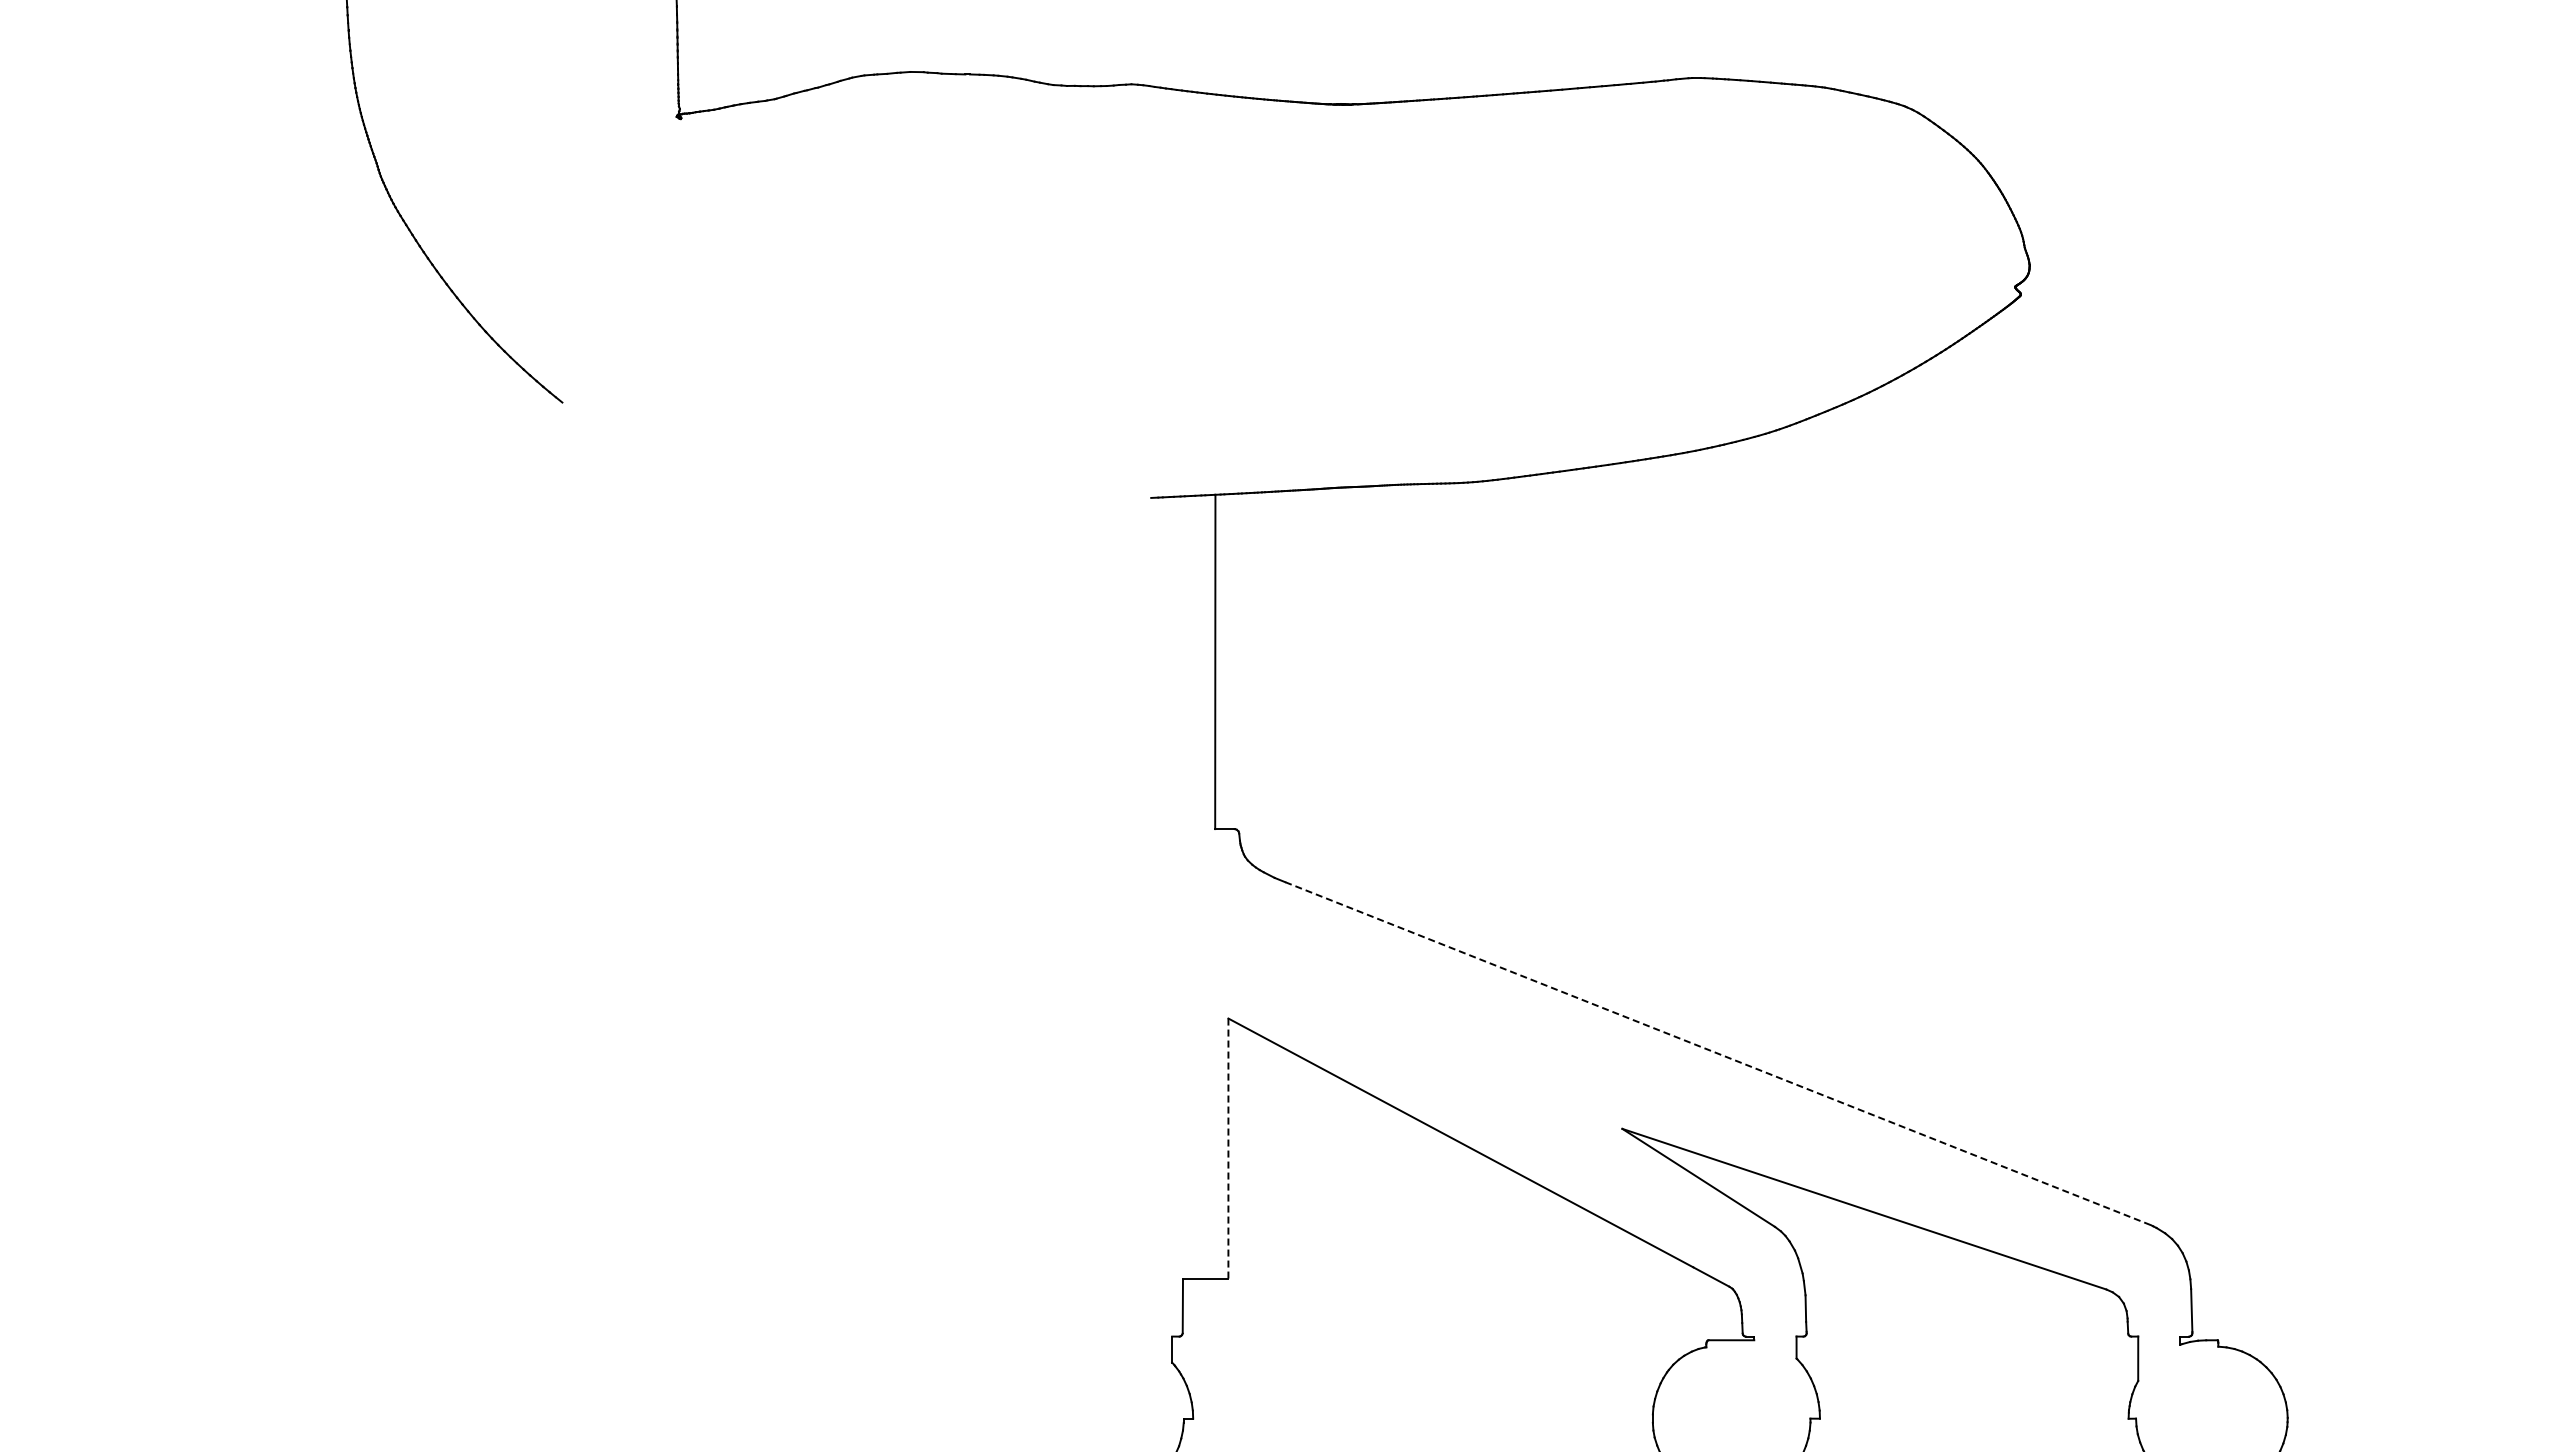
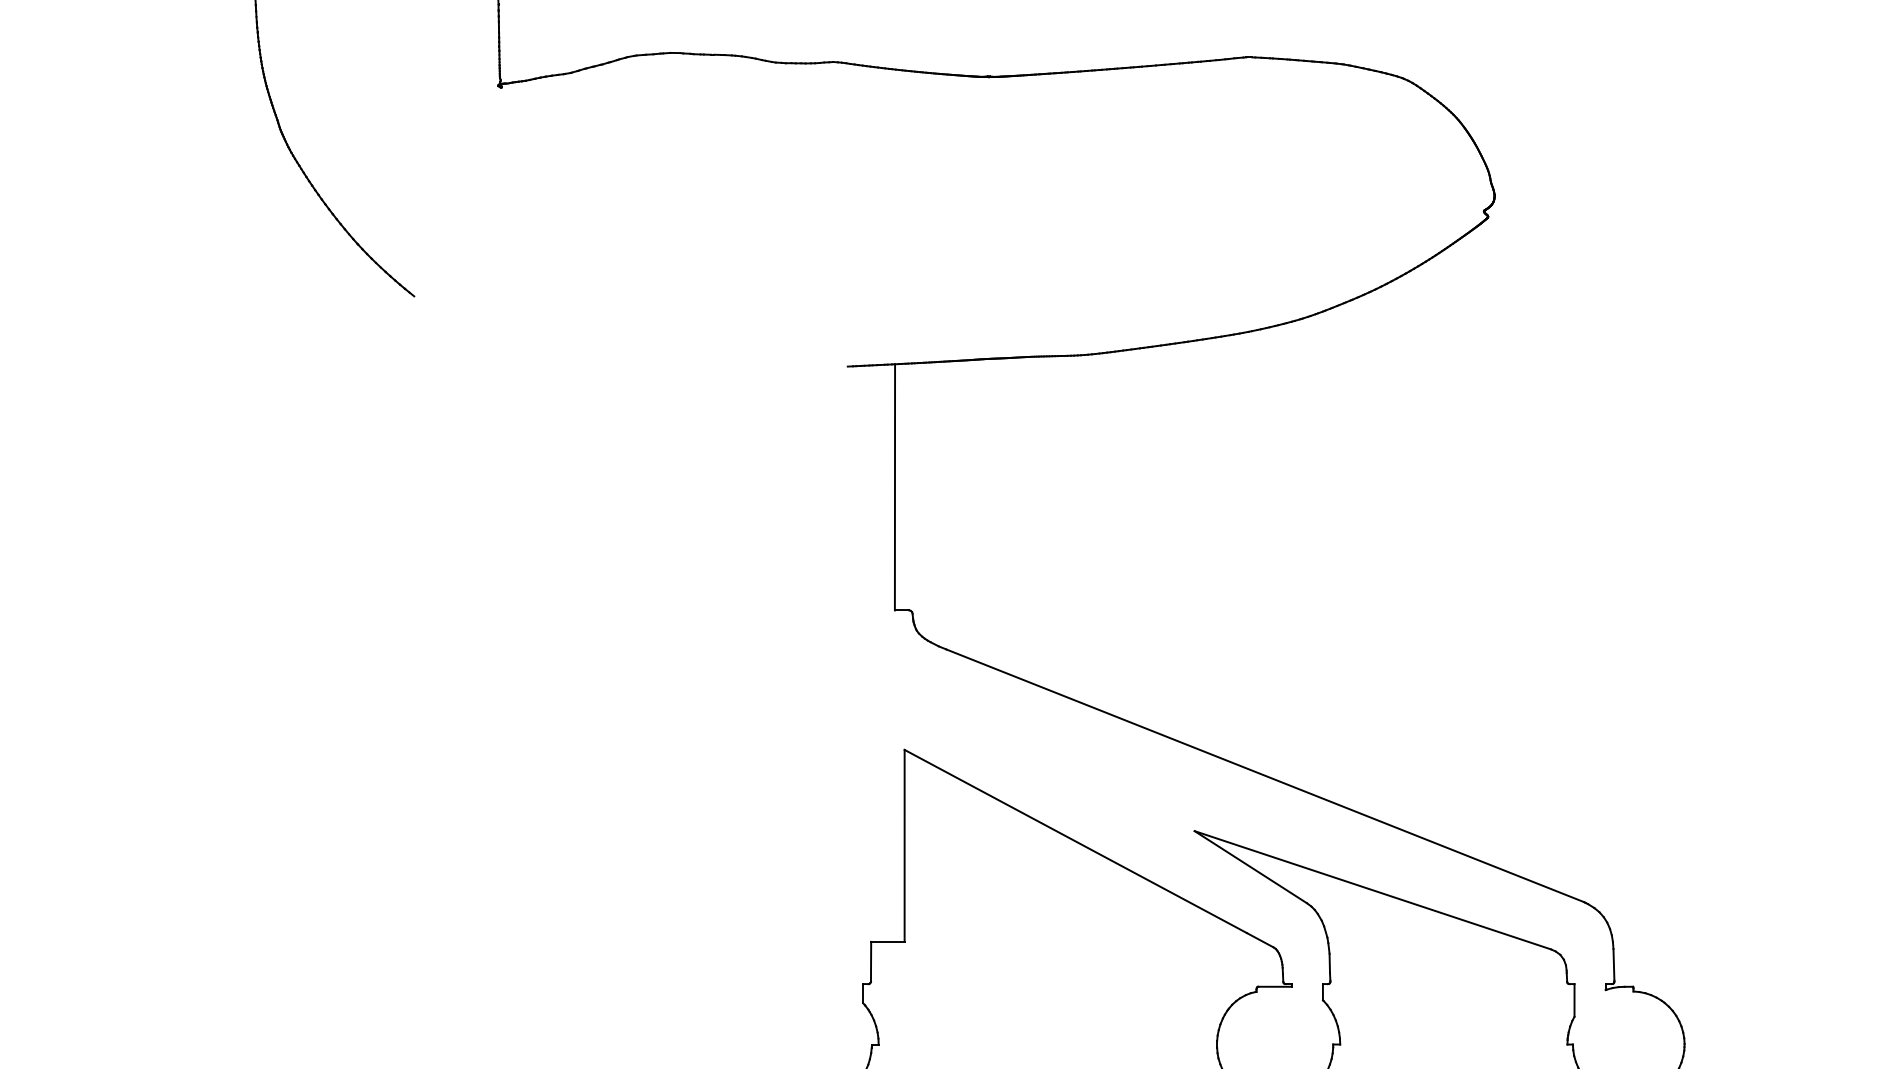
line: (1718, 1053) -> (1265, 775), dashed -> solid
line: (1228, 1149) -> (904, 846), dashed -> solid

